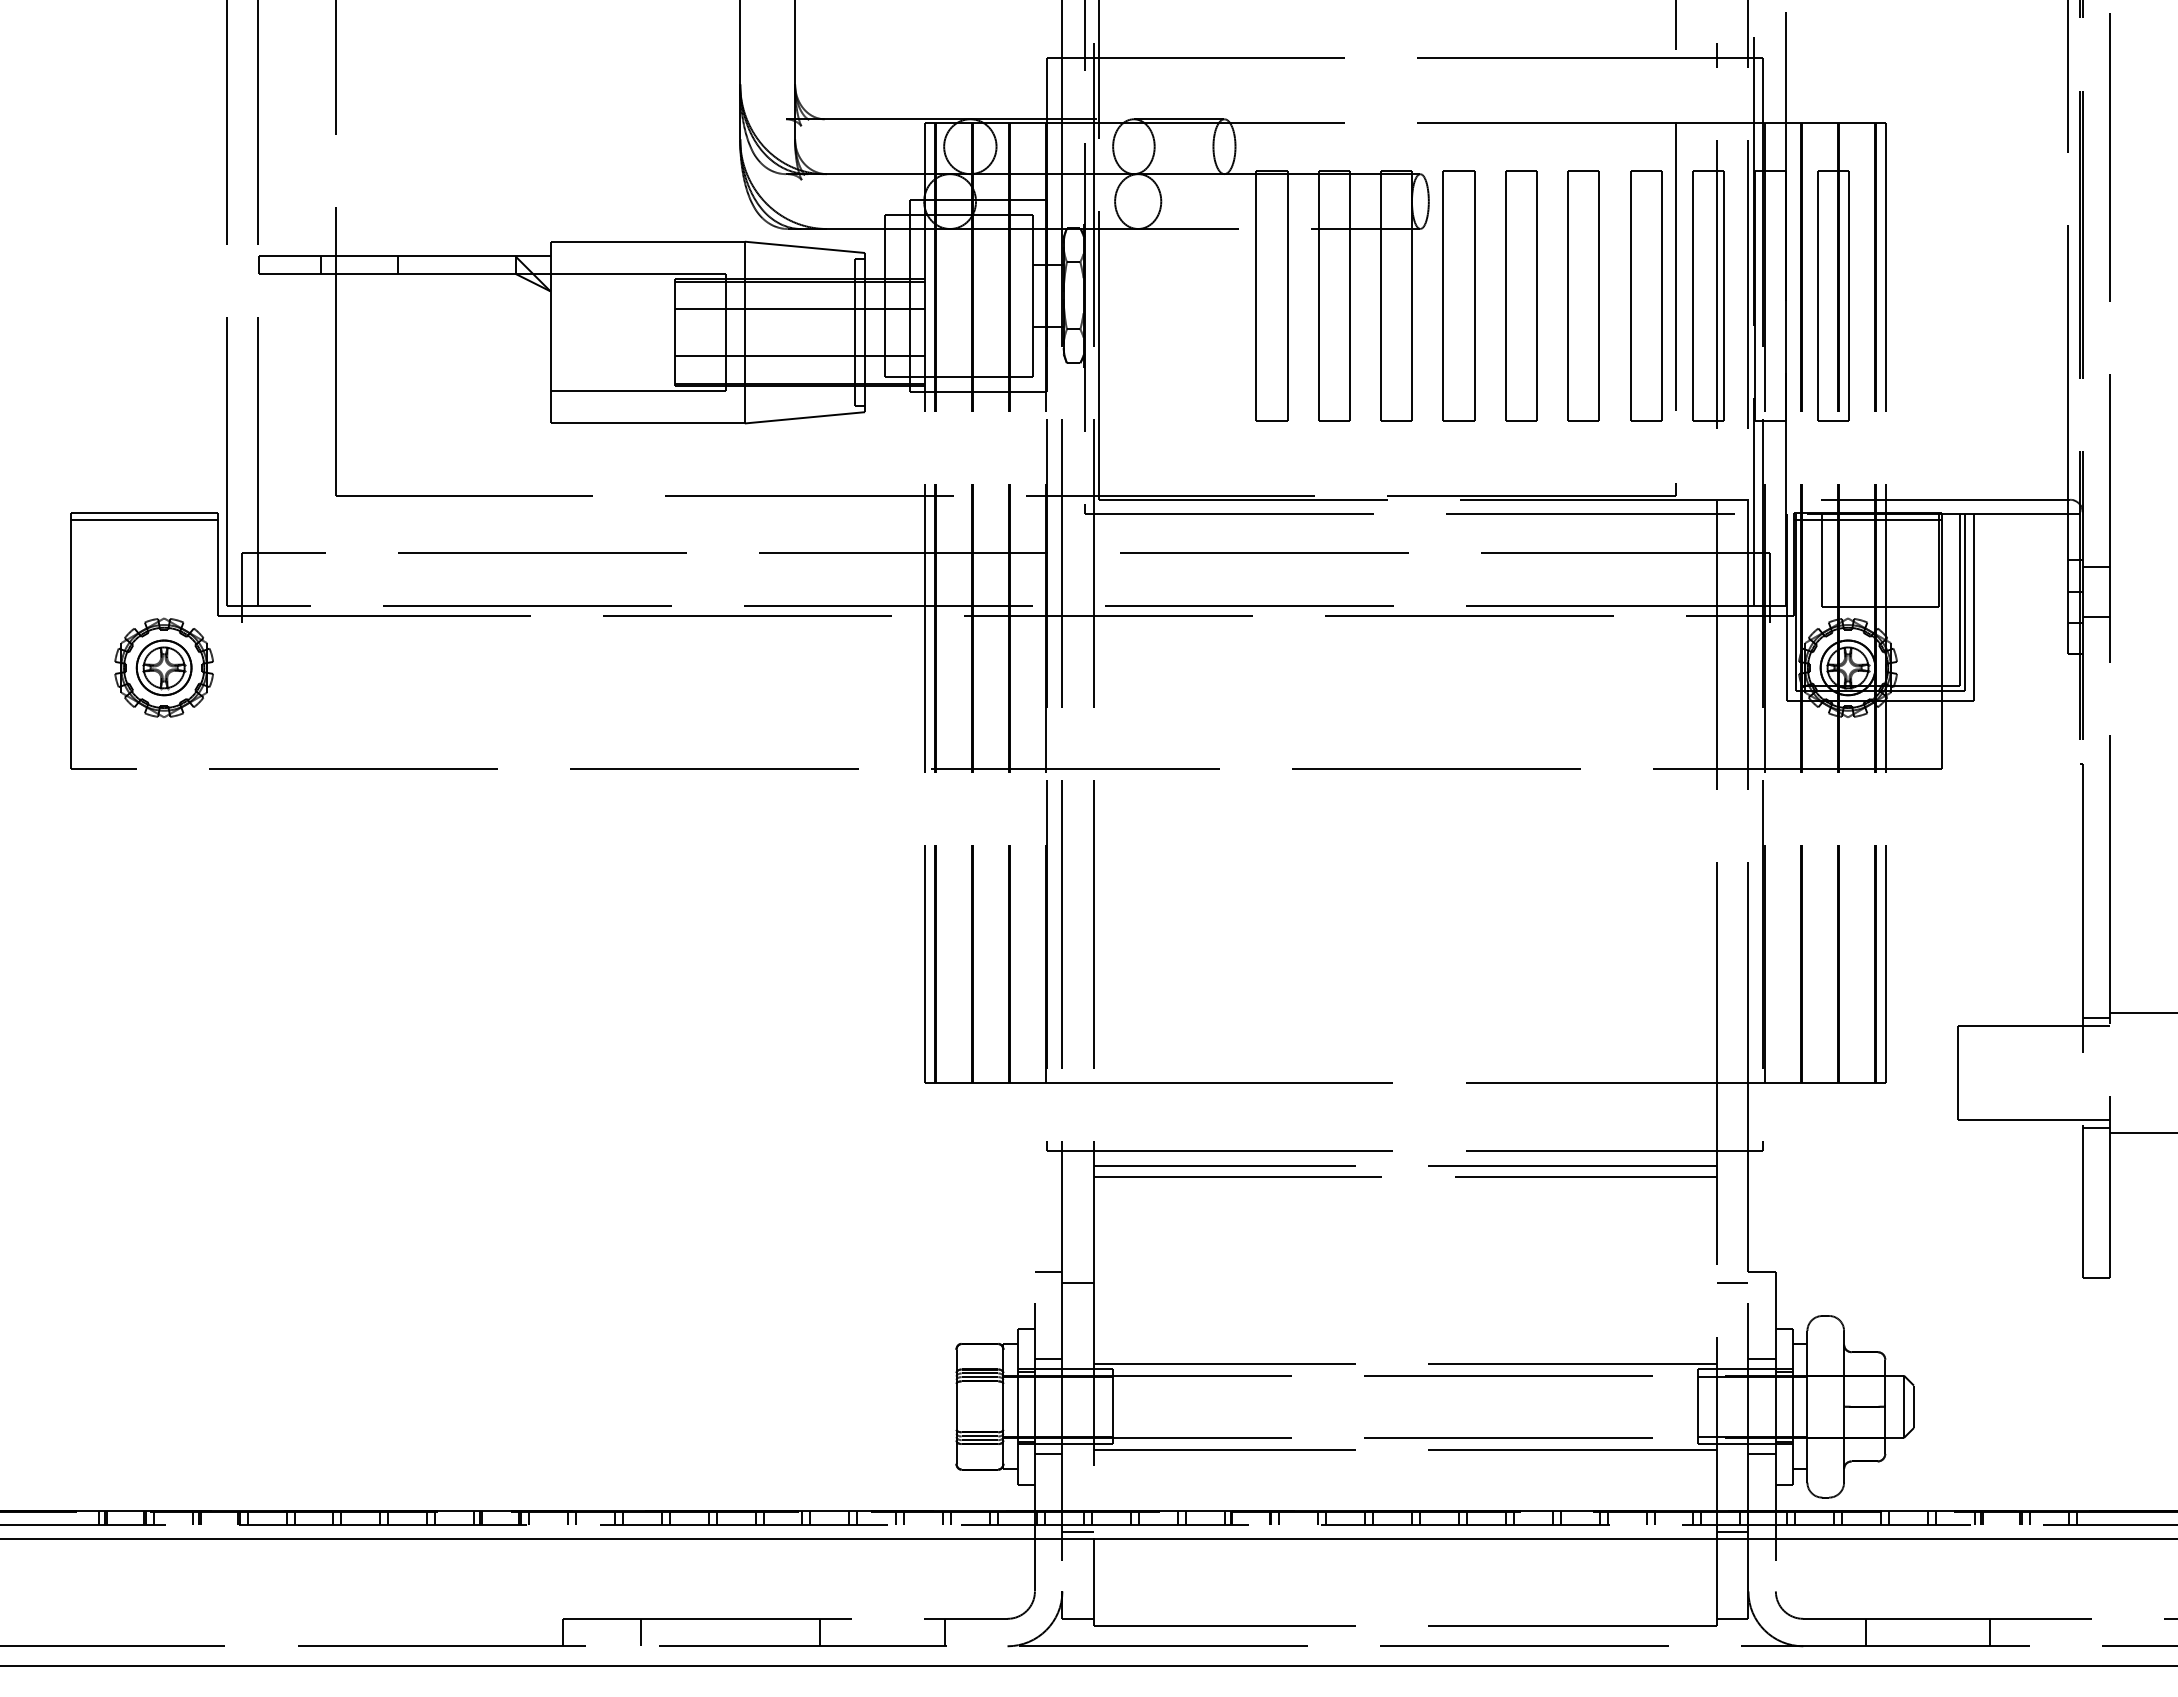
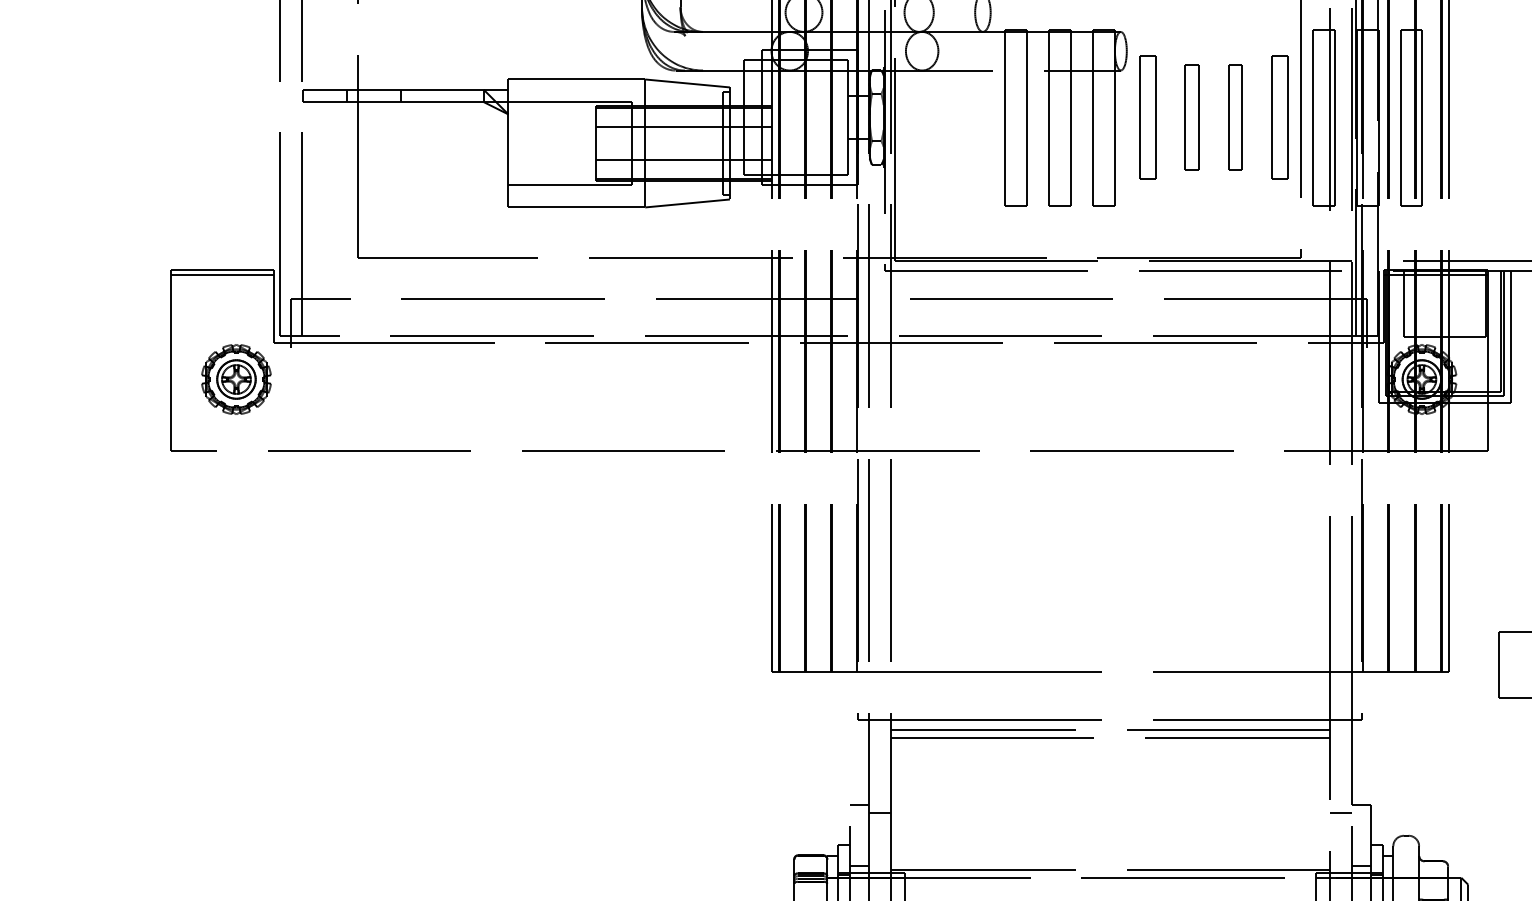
part: (1458, 295) -> (1147, 117), size x0.7
part: (1521, 295) -> (1192, 117), size x0.6
part: (1583, 295) -> (1235, 117), size x0.6
part: (1646, 295) -> (1280, 117), size x0.7

